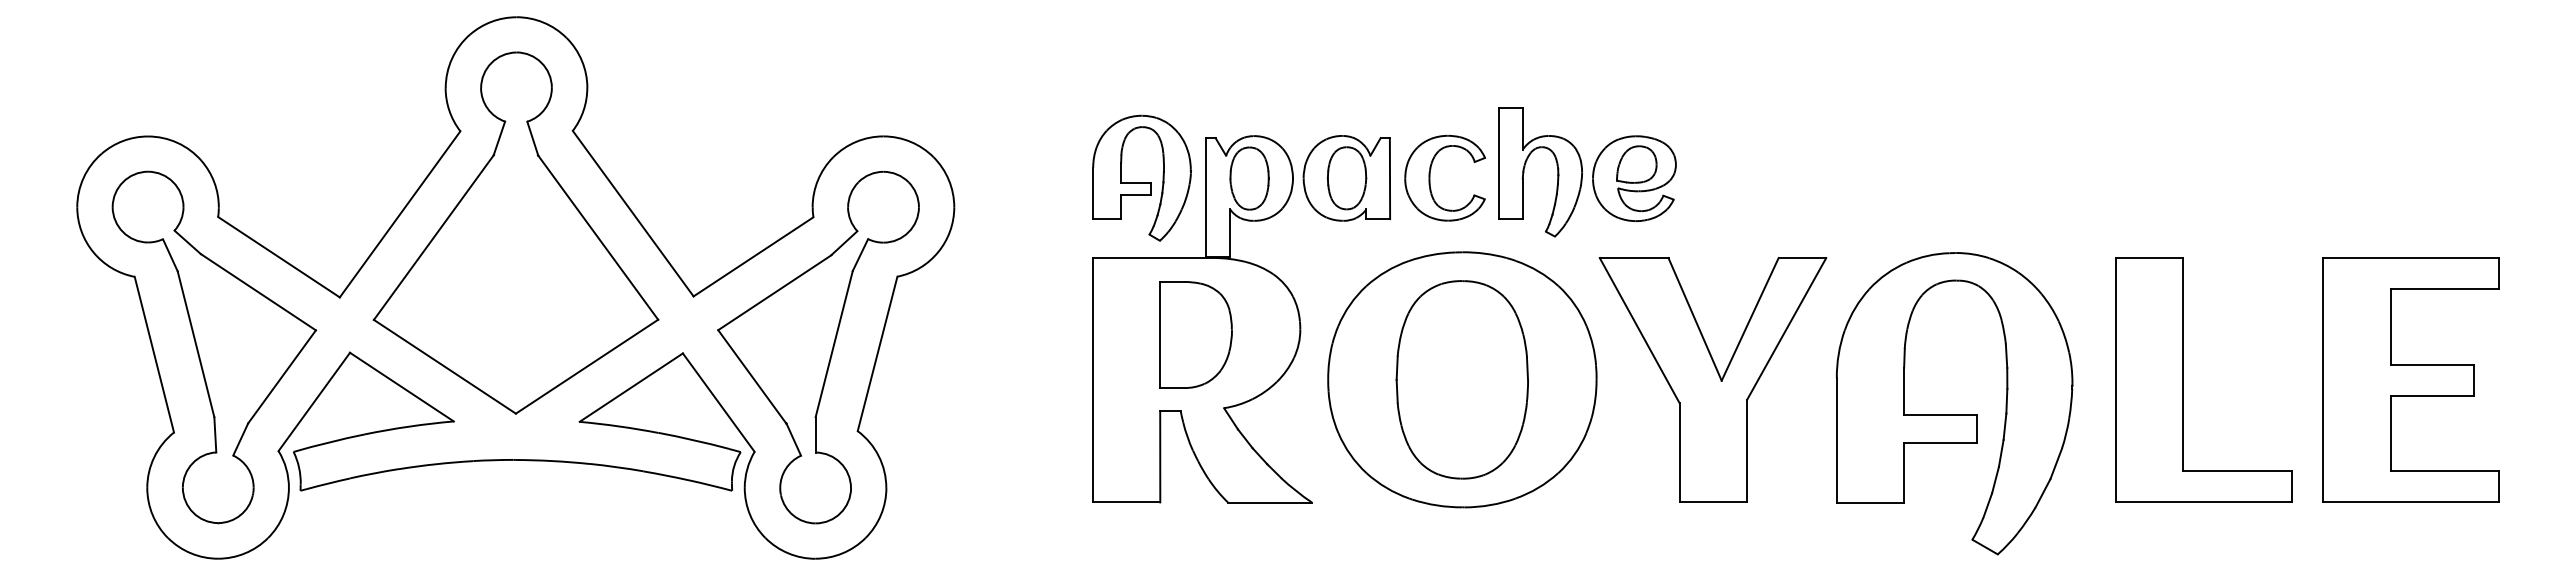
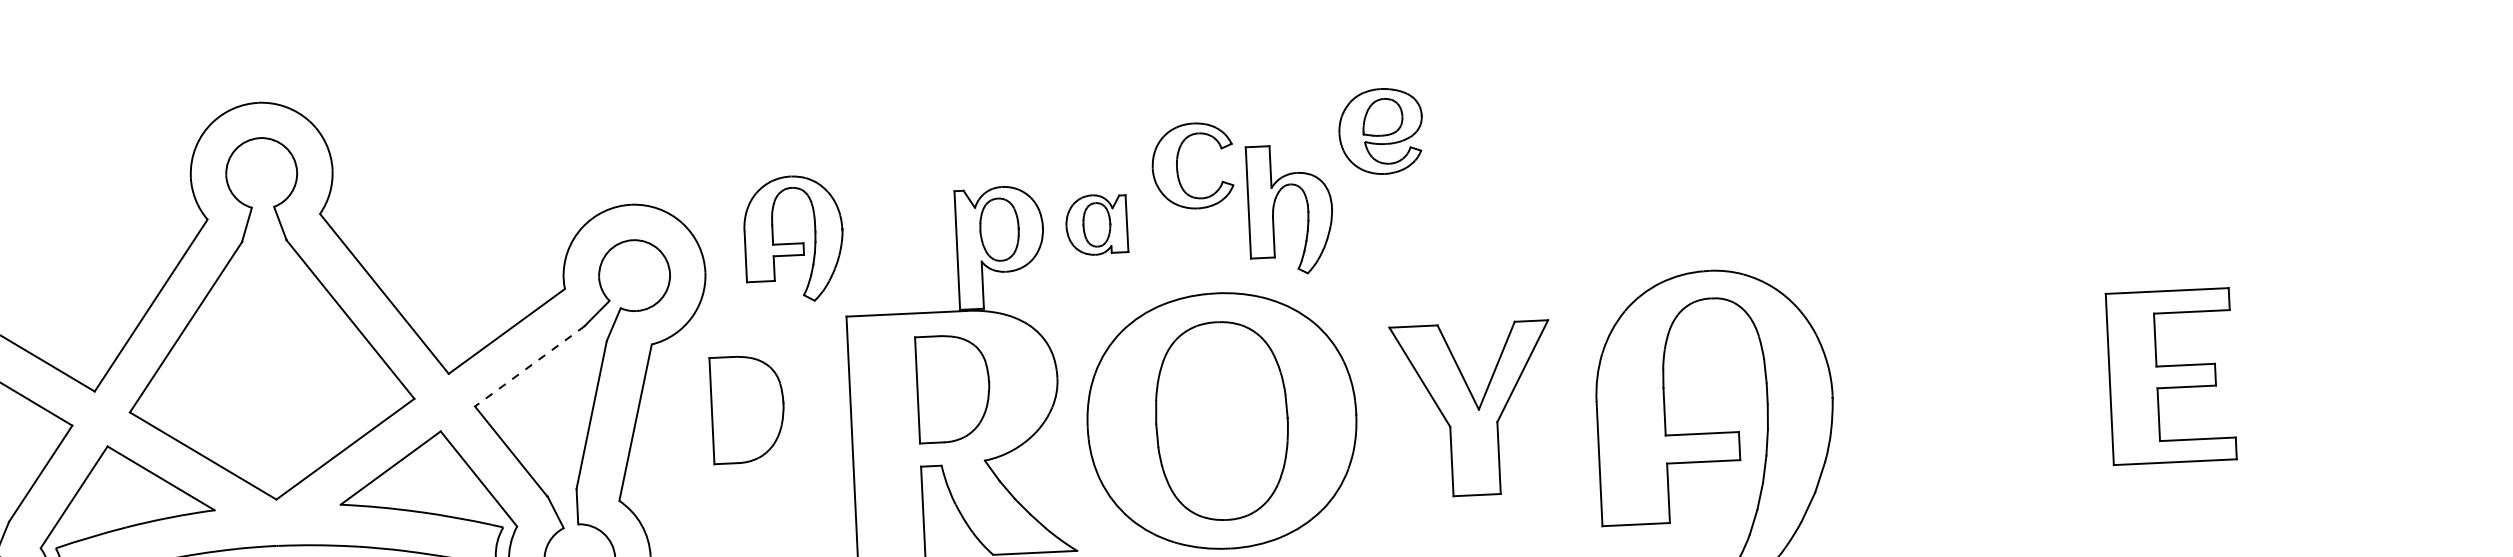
part: (1141, 177) -> (793, 238), moved
part: (1346, 178) -> (1096, 225), size x0.7
part: (1430, 178) -> (1178, 167), moved
part: (1634, 178) -> (1380, 131), moved
line: (774, 292) -> (529, 366), solid -> dashed
part: (989, 345) -> (747, 408), added
part: (1712, 379) -> (1472, 408), size x0.7
part: (2183, 379) -> (1943, 386), removed
part: (2410, 379) -> (2170, 375), size x0.7

